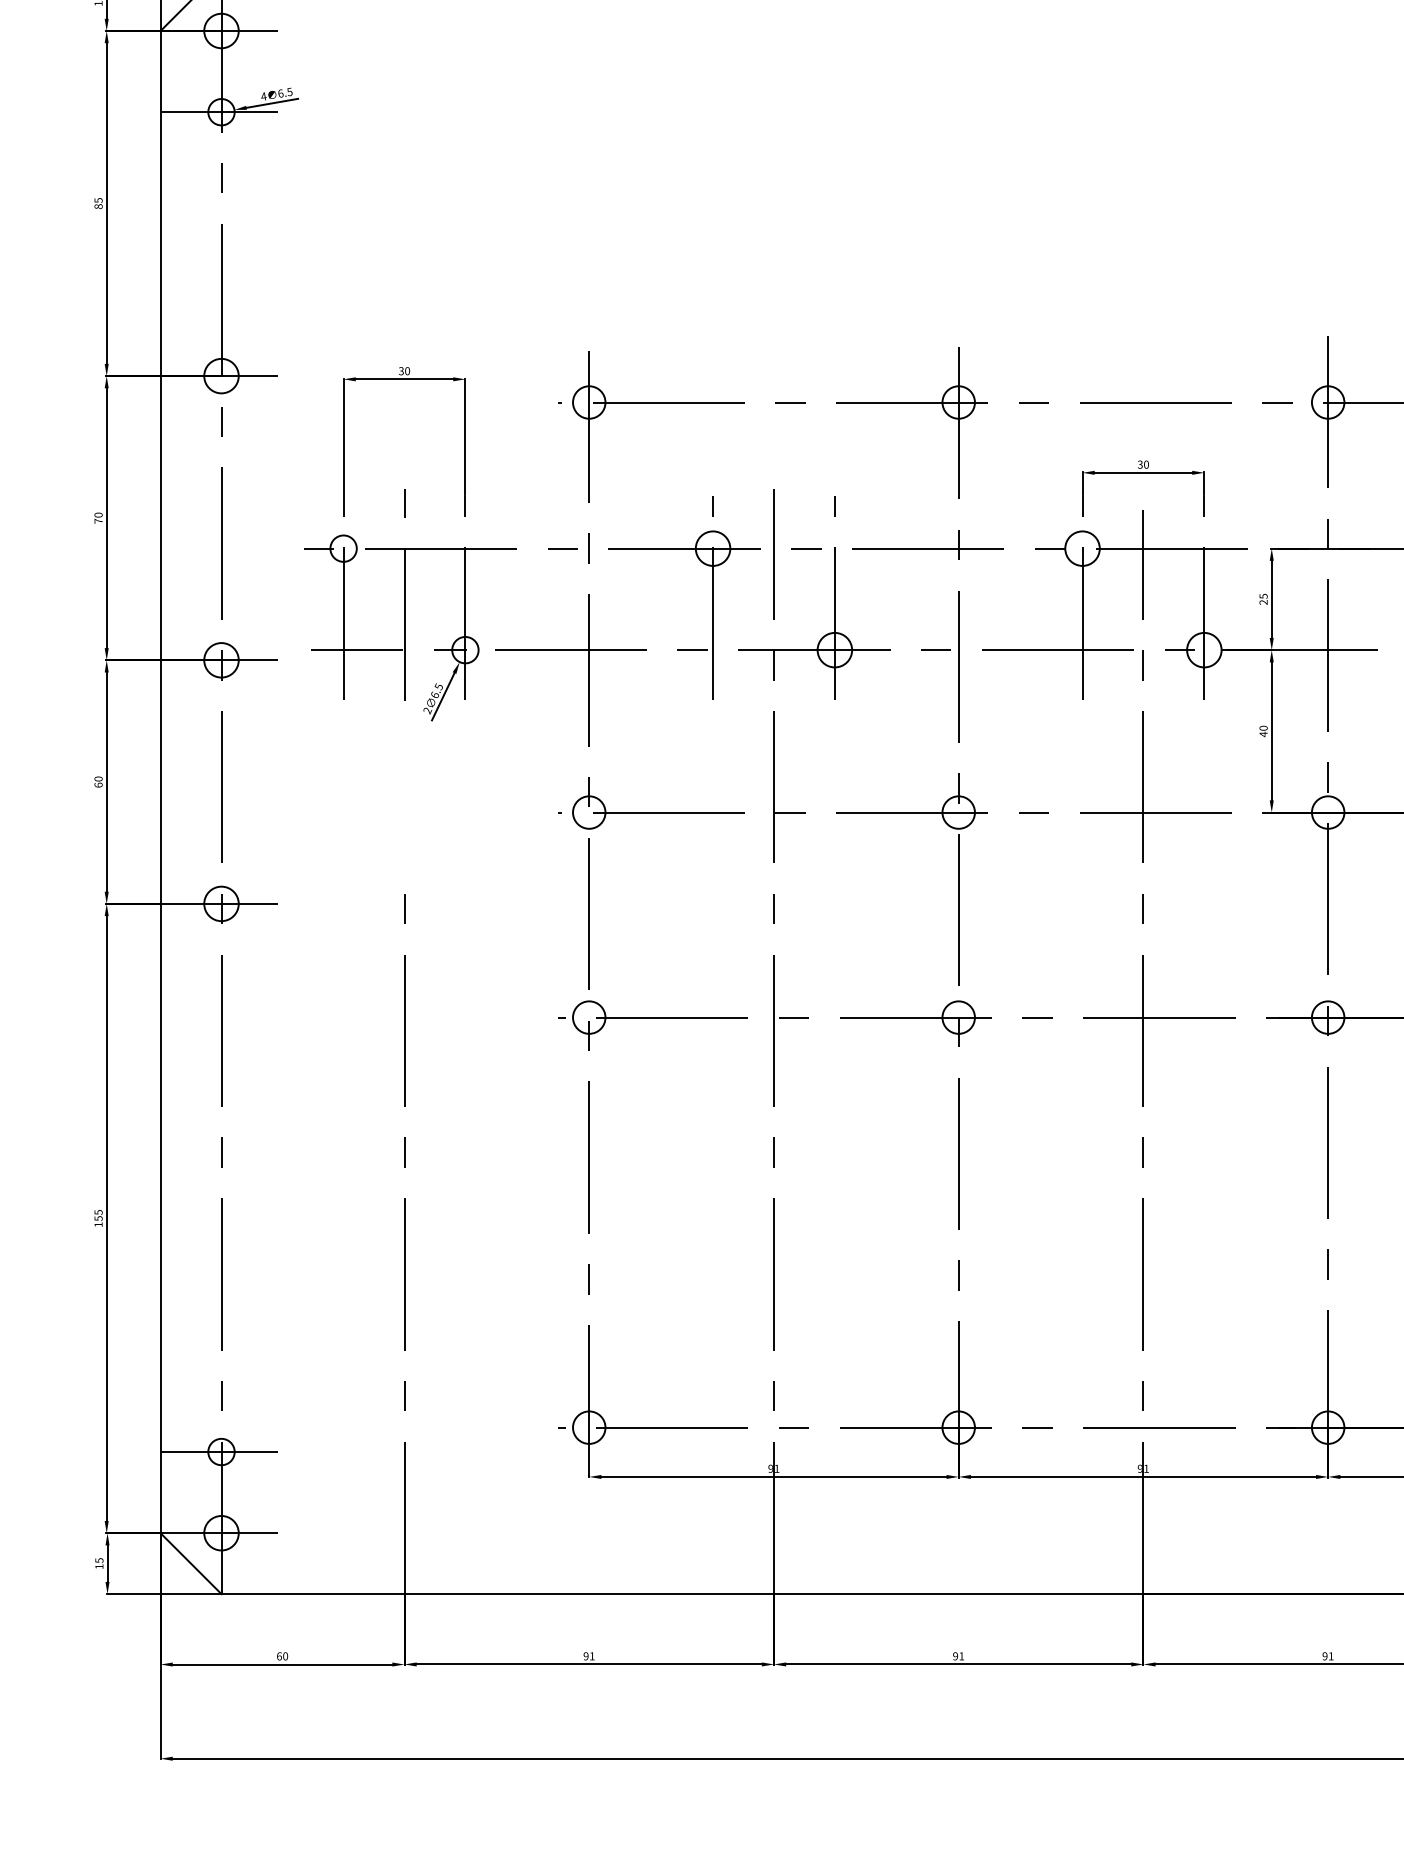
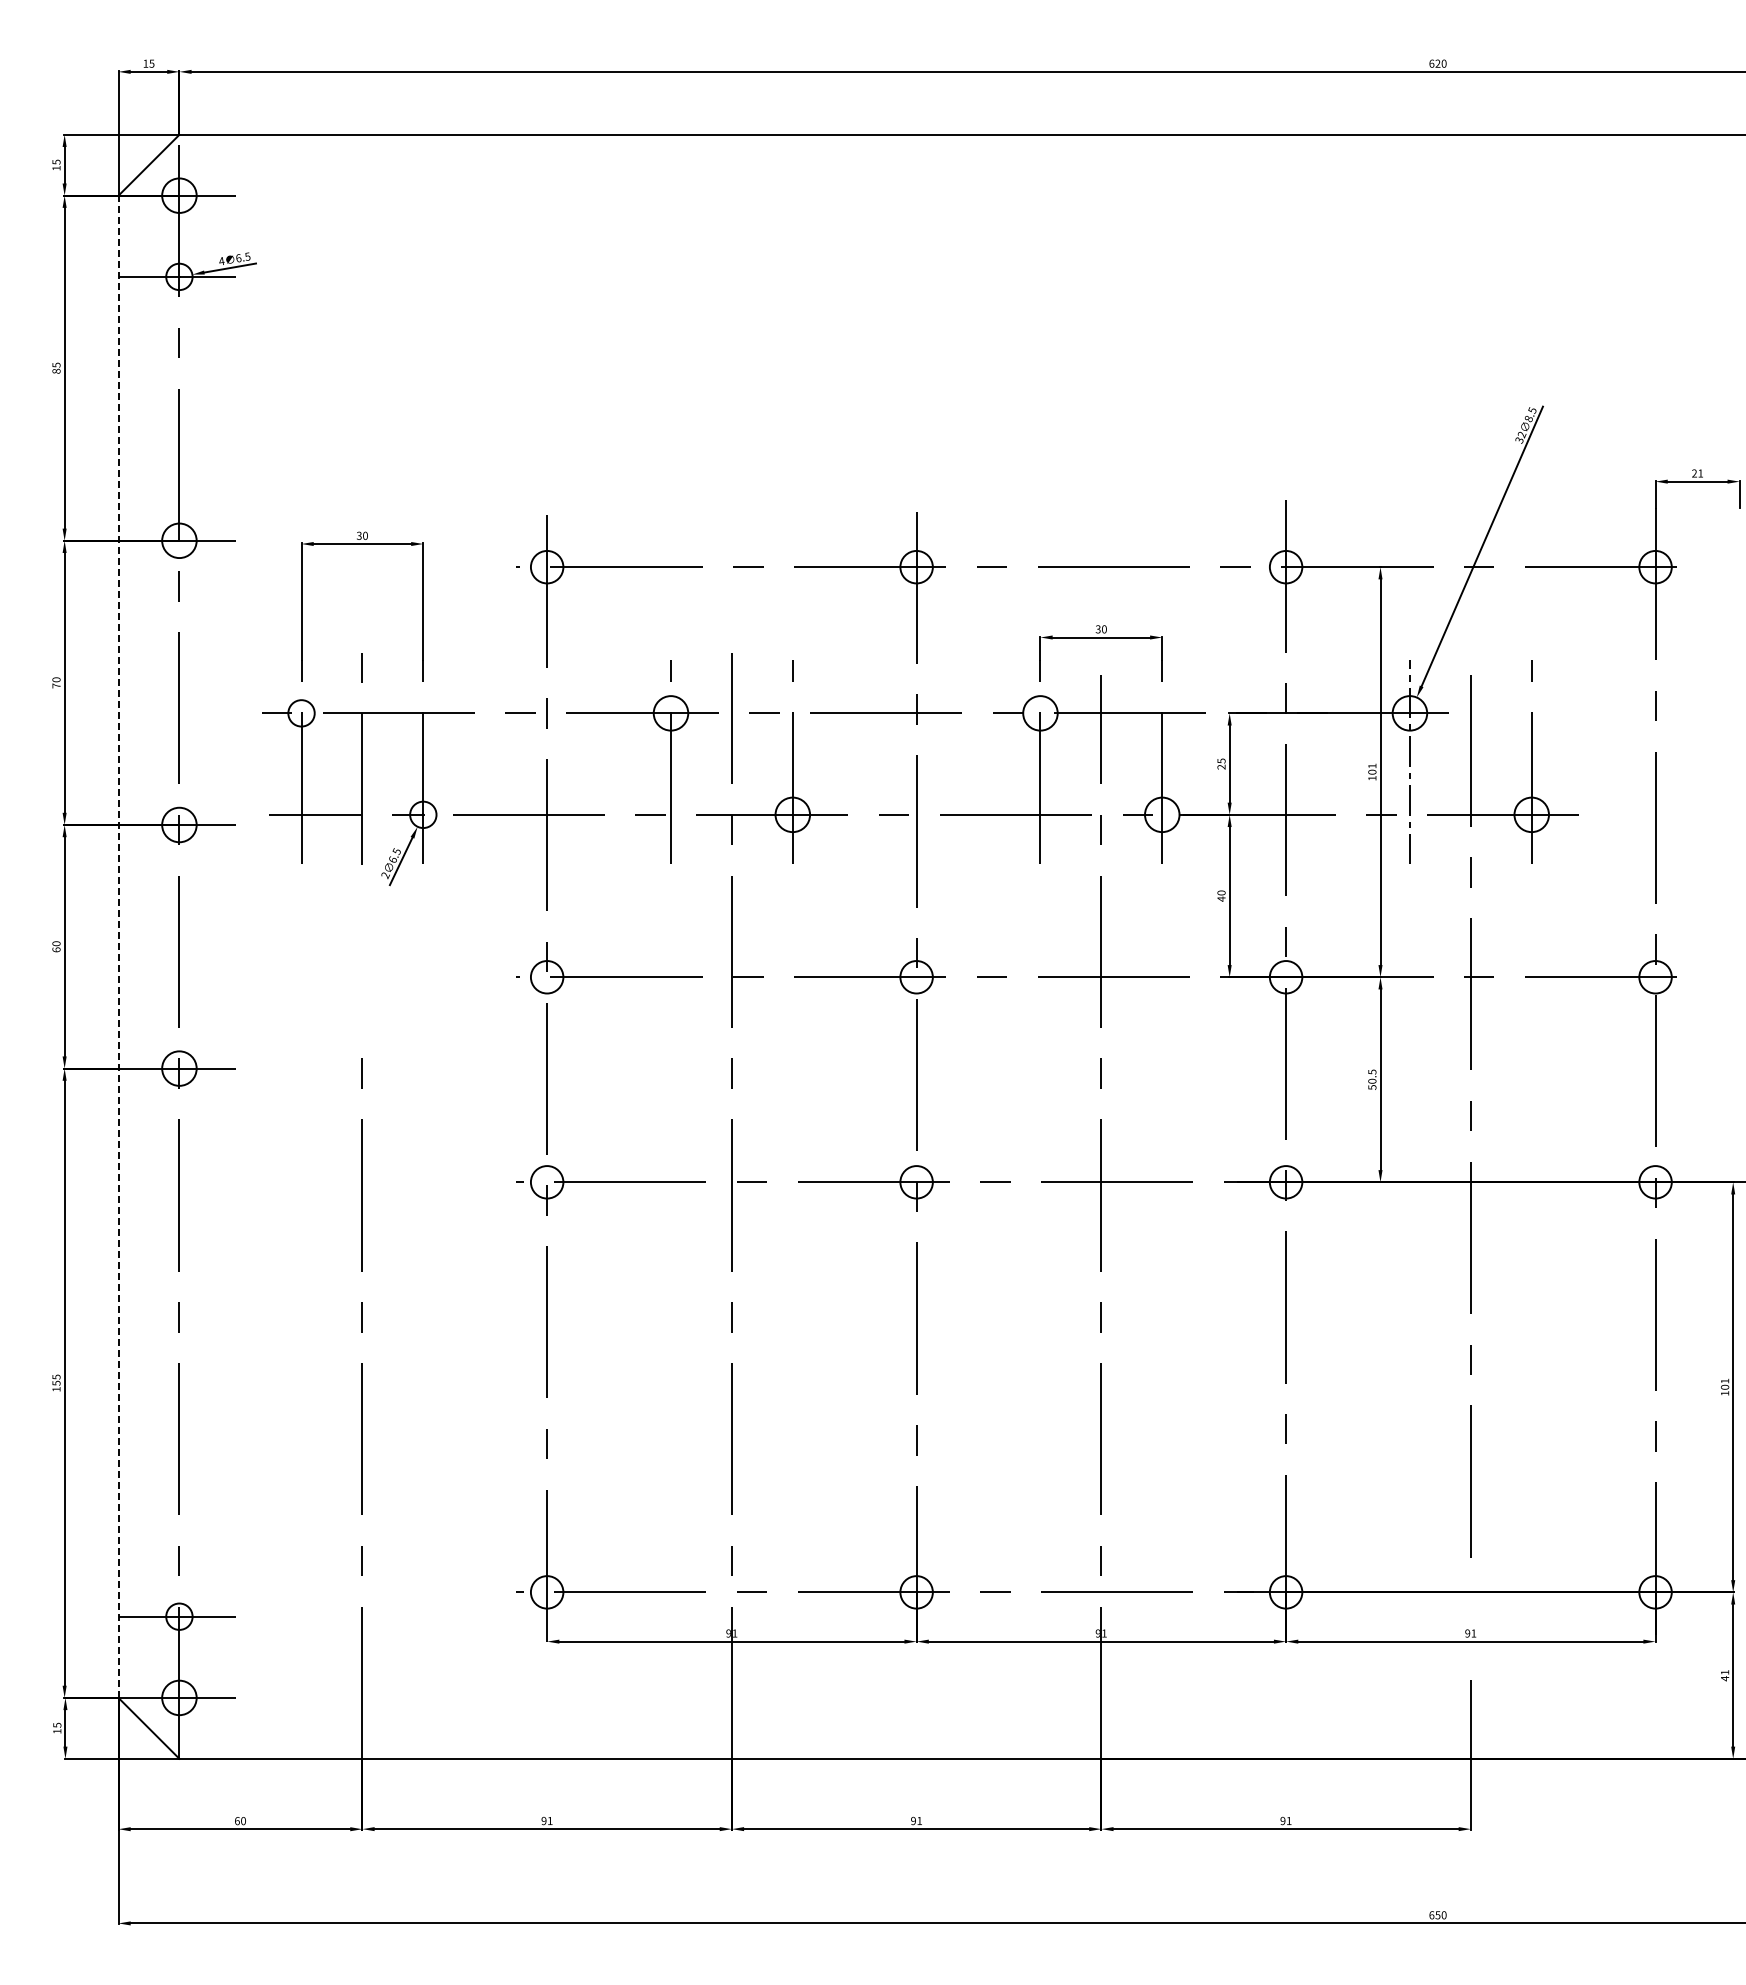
line: (160, 781) -> (118, 946), solid -> dashed

